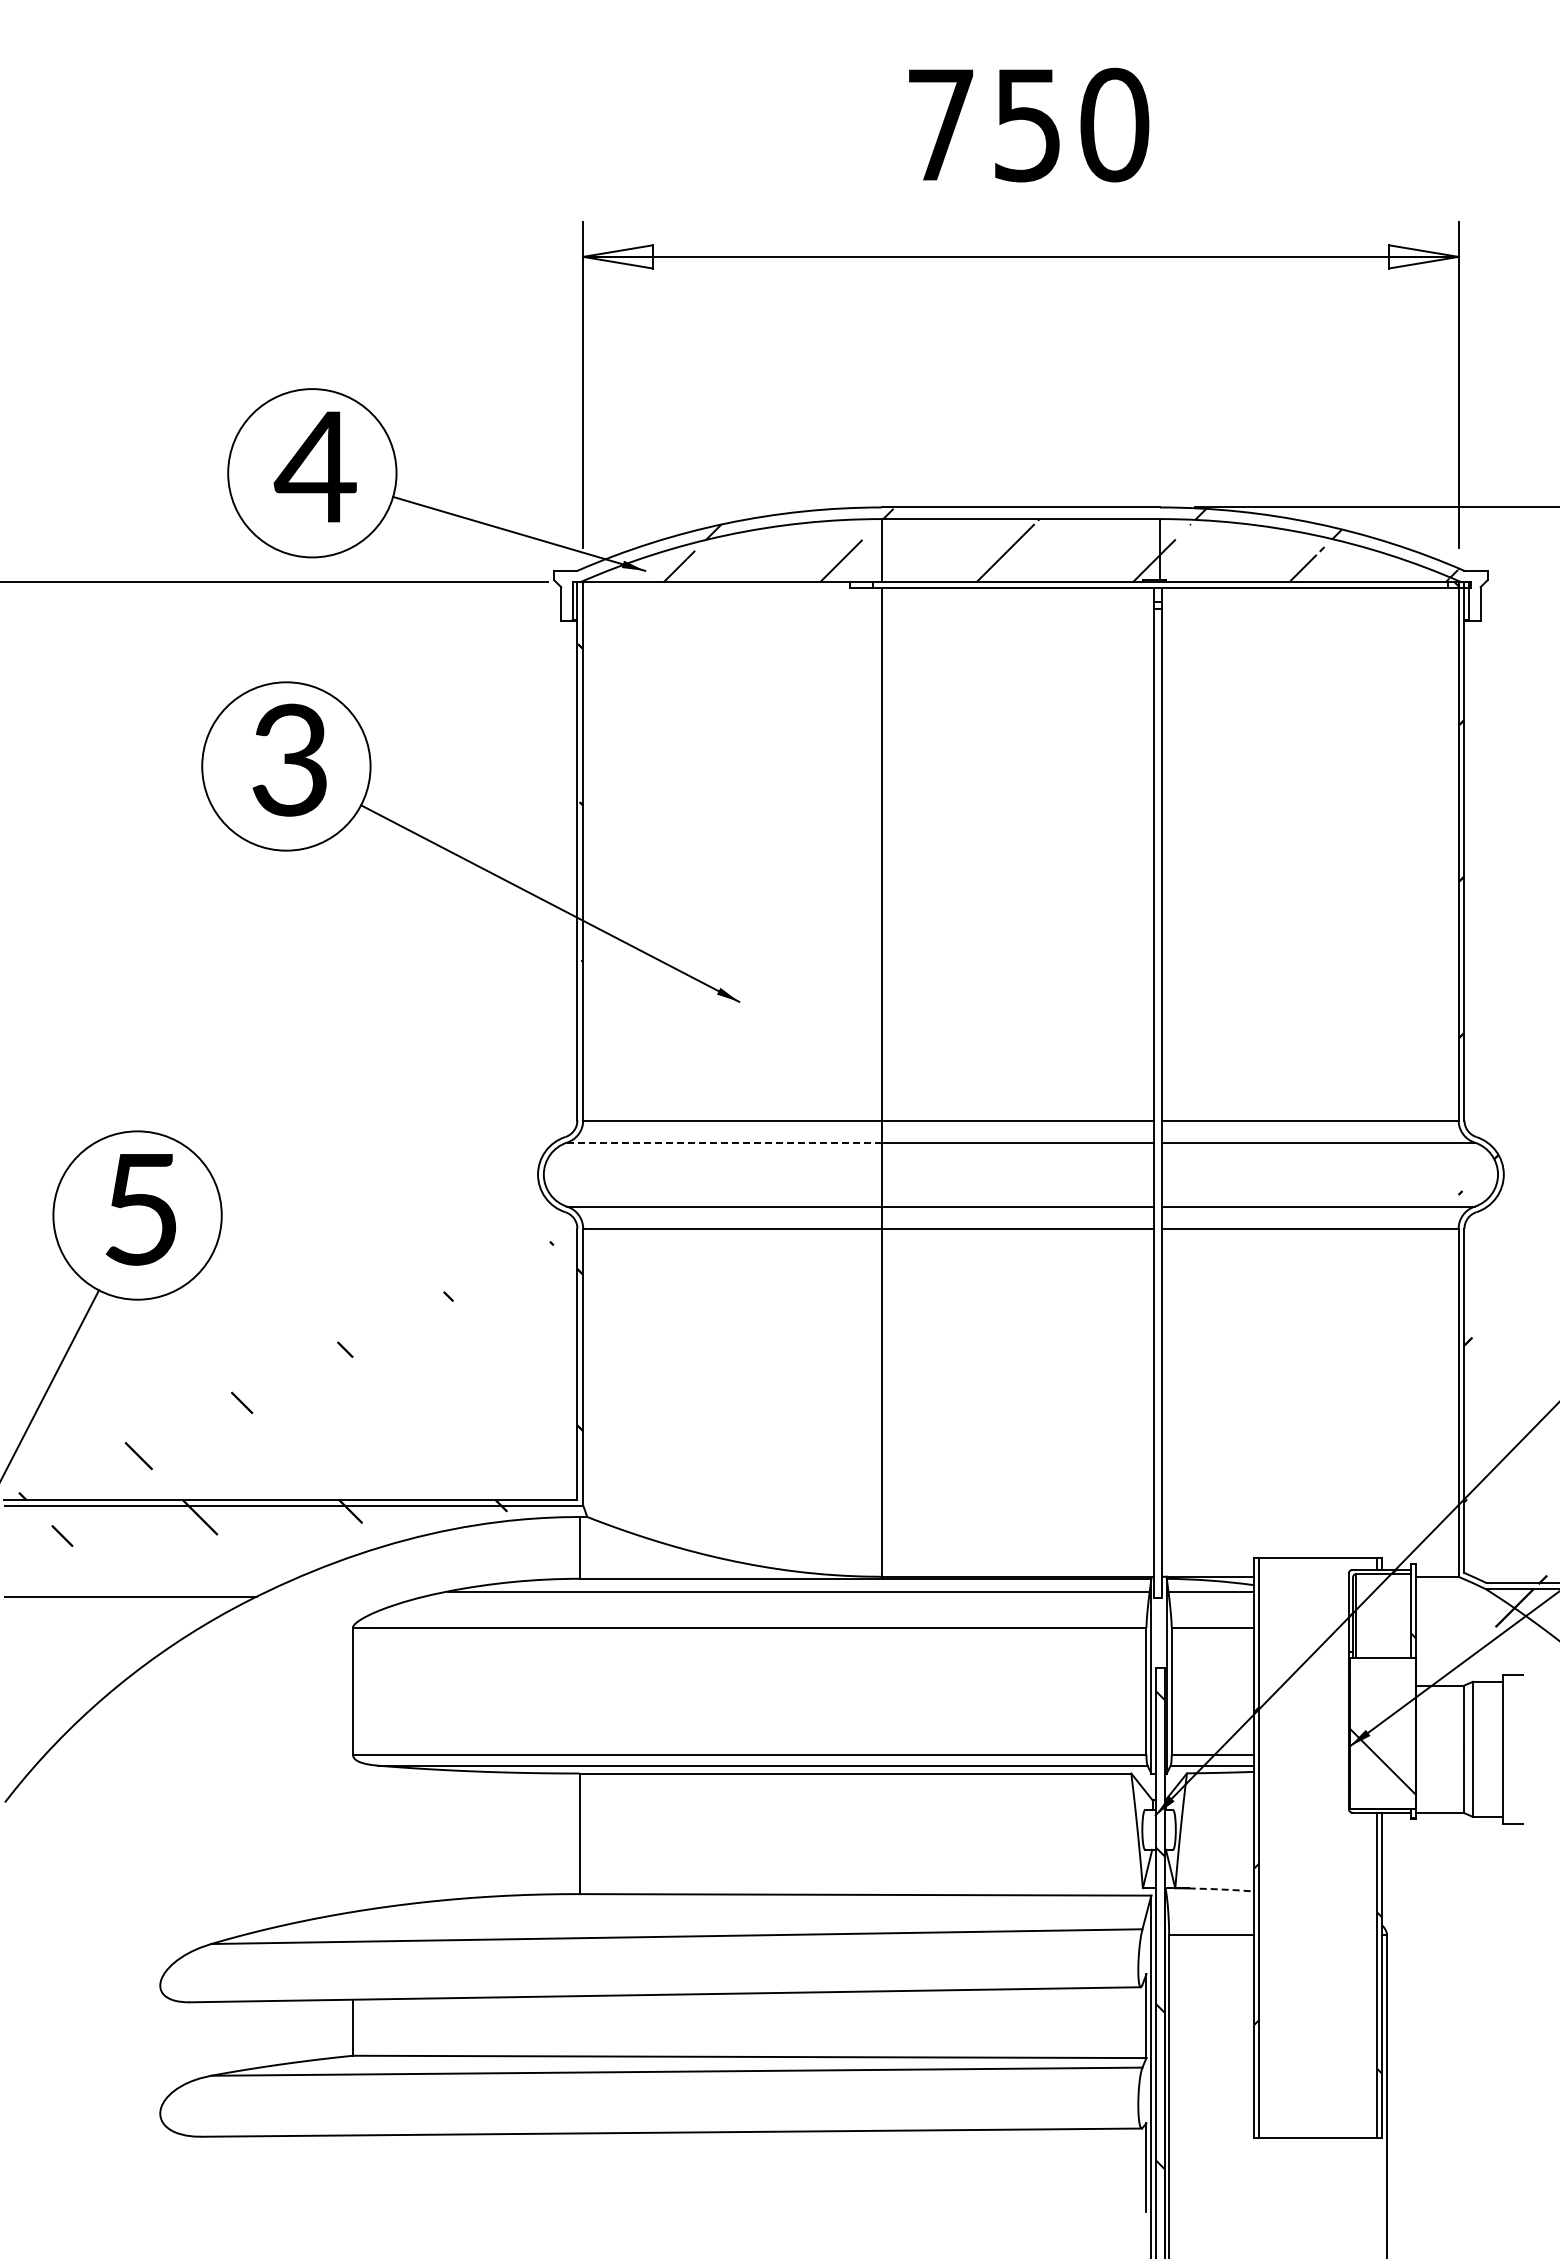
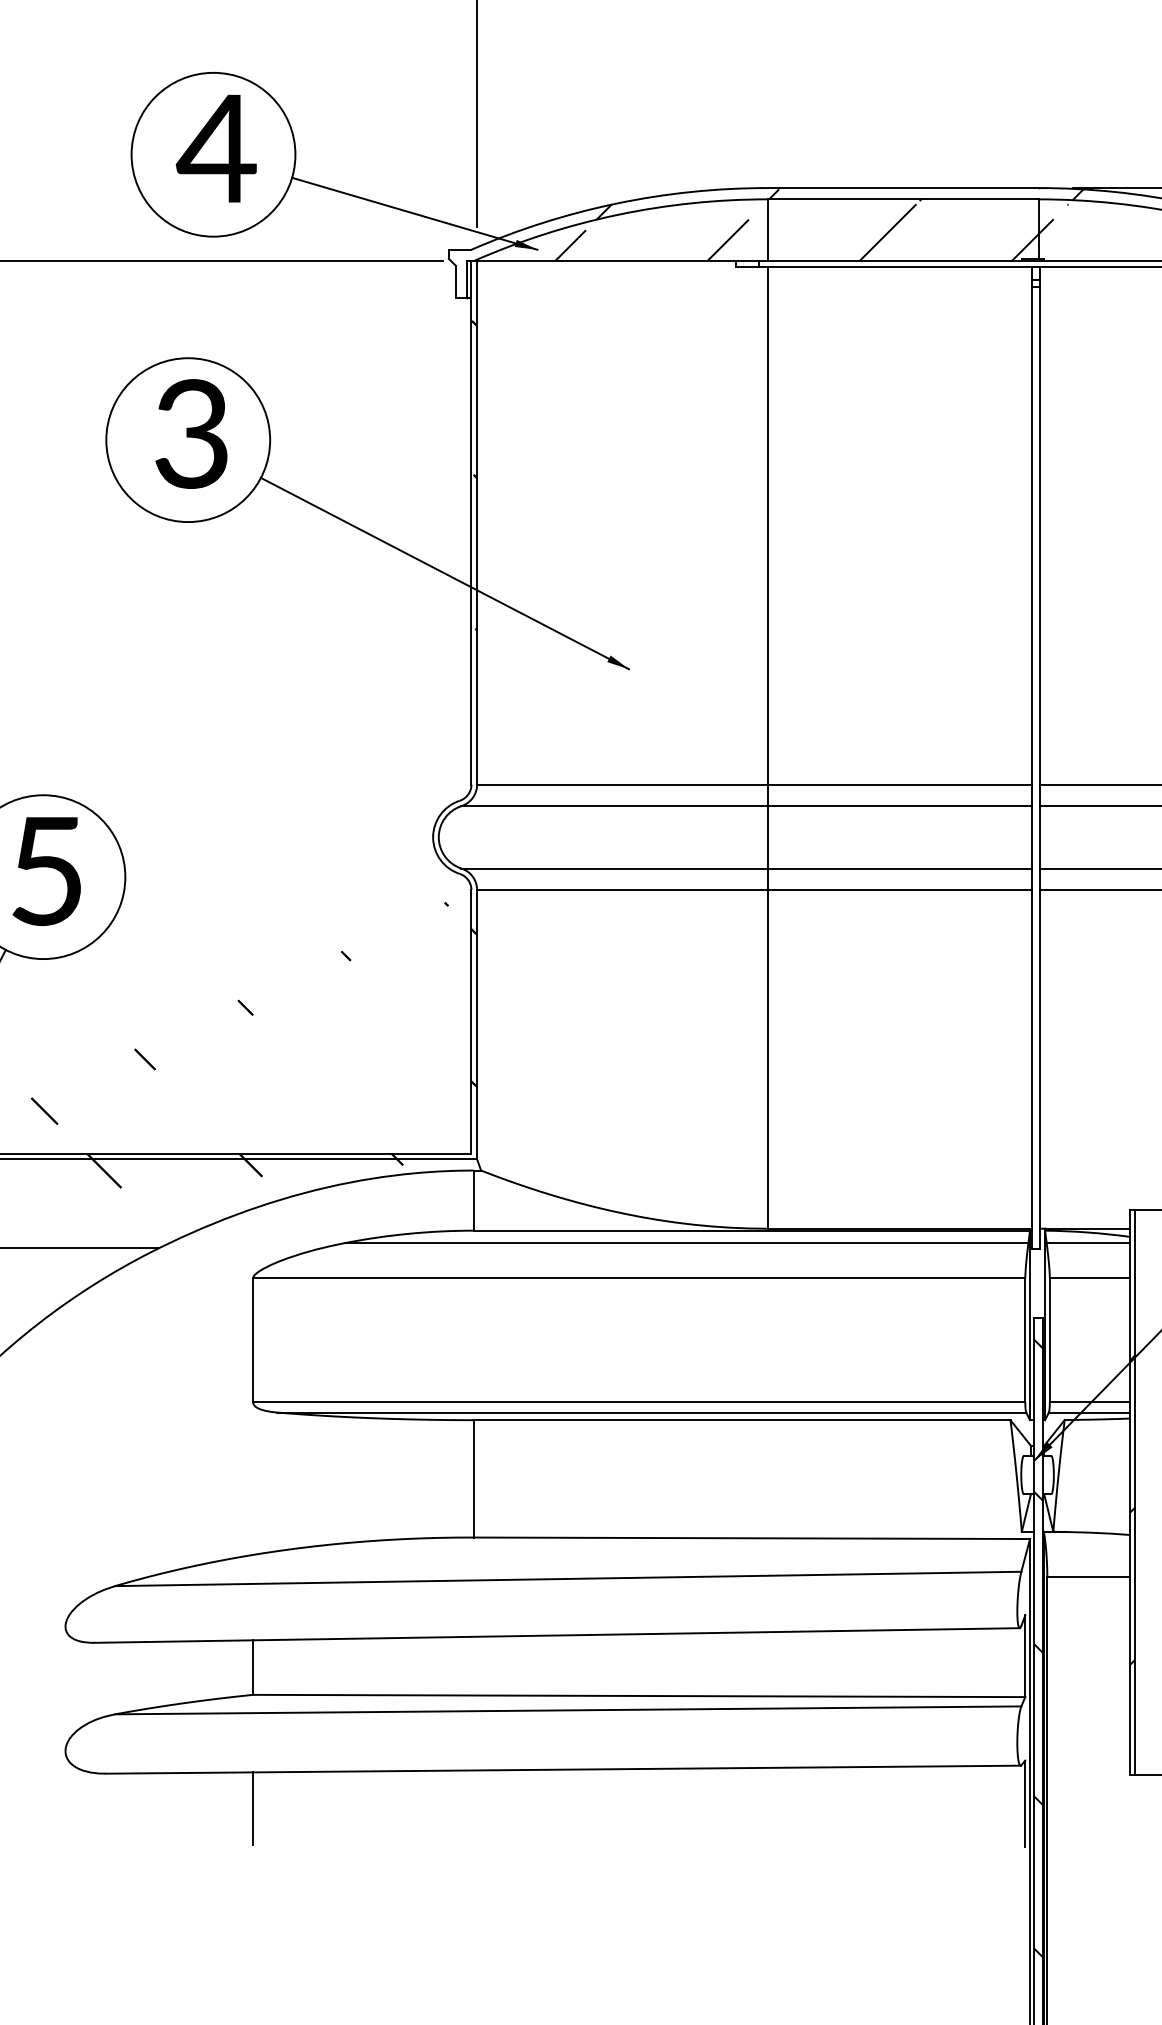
line: (724, 1142) -> (614, 806), dashed -> solid
line: (1221, 1889) -> (1098, 1533), dashed -> solid
line: (352, 2172) -> (252, 1808), added

